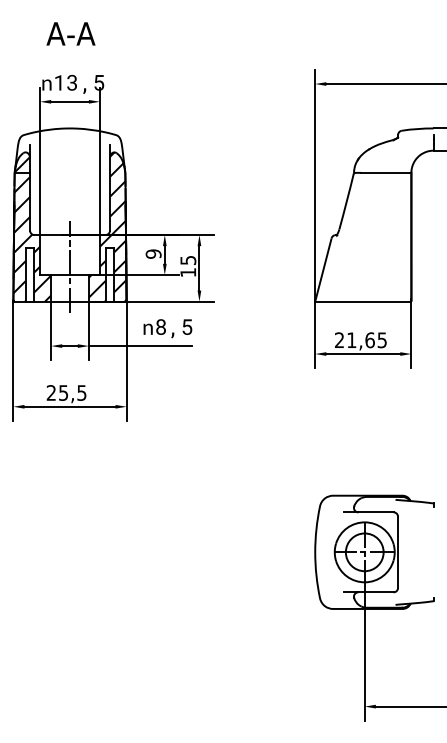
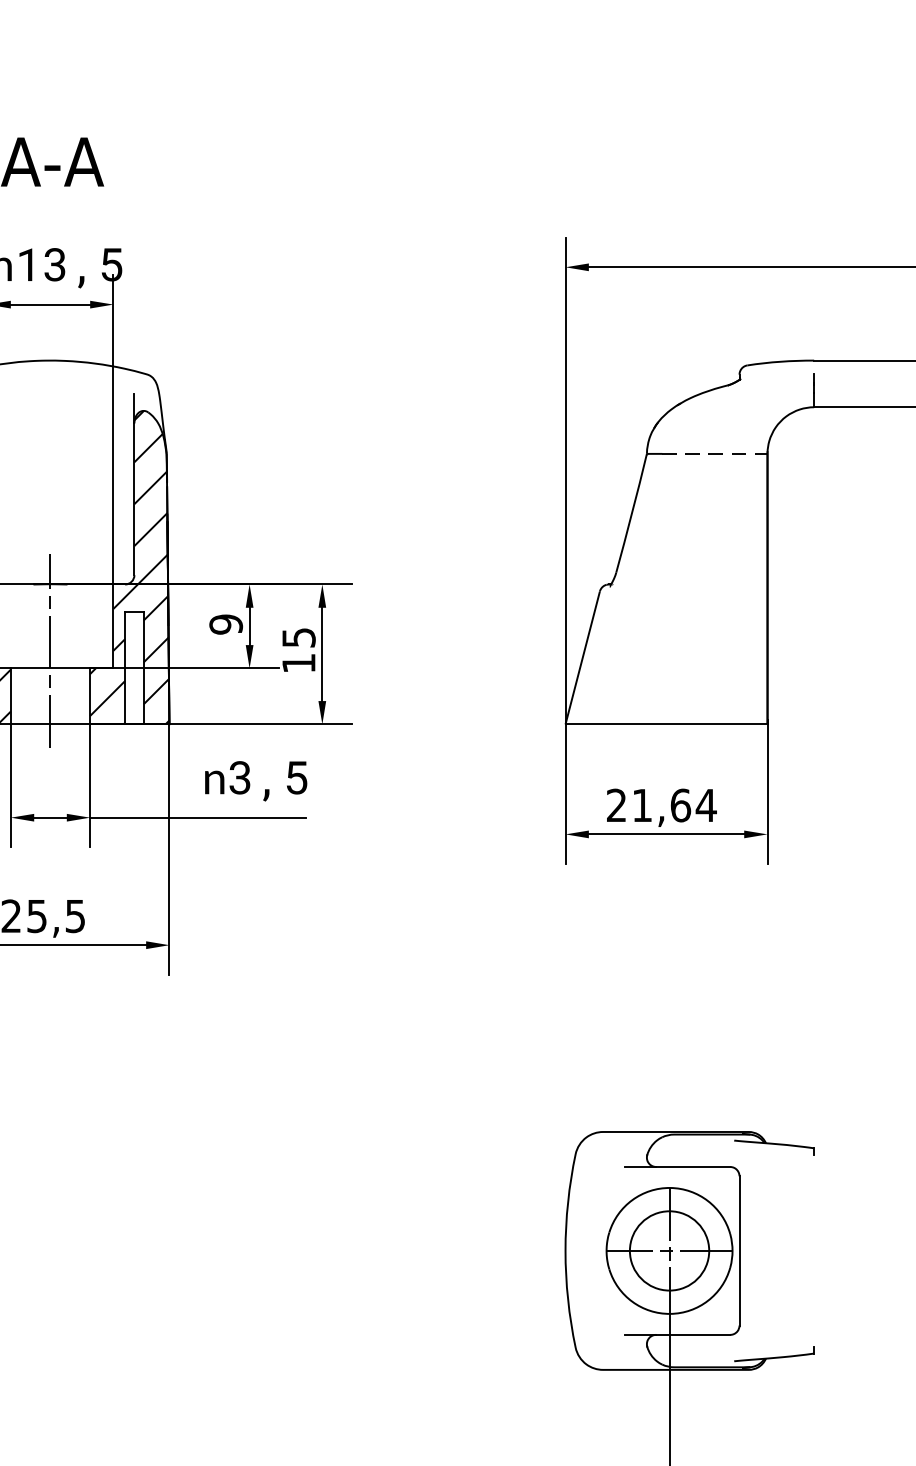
line: (386, 172) -> (715, 453), solid -> dashed
text: (160, 326) -> (240, 776), 8,5 -> 3,5
text: (382, 340) -> (706, 805), 21,65 -> 21,64

